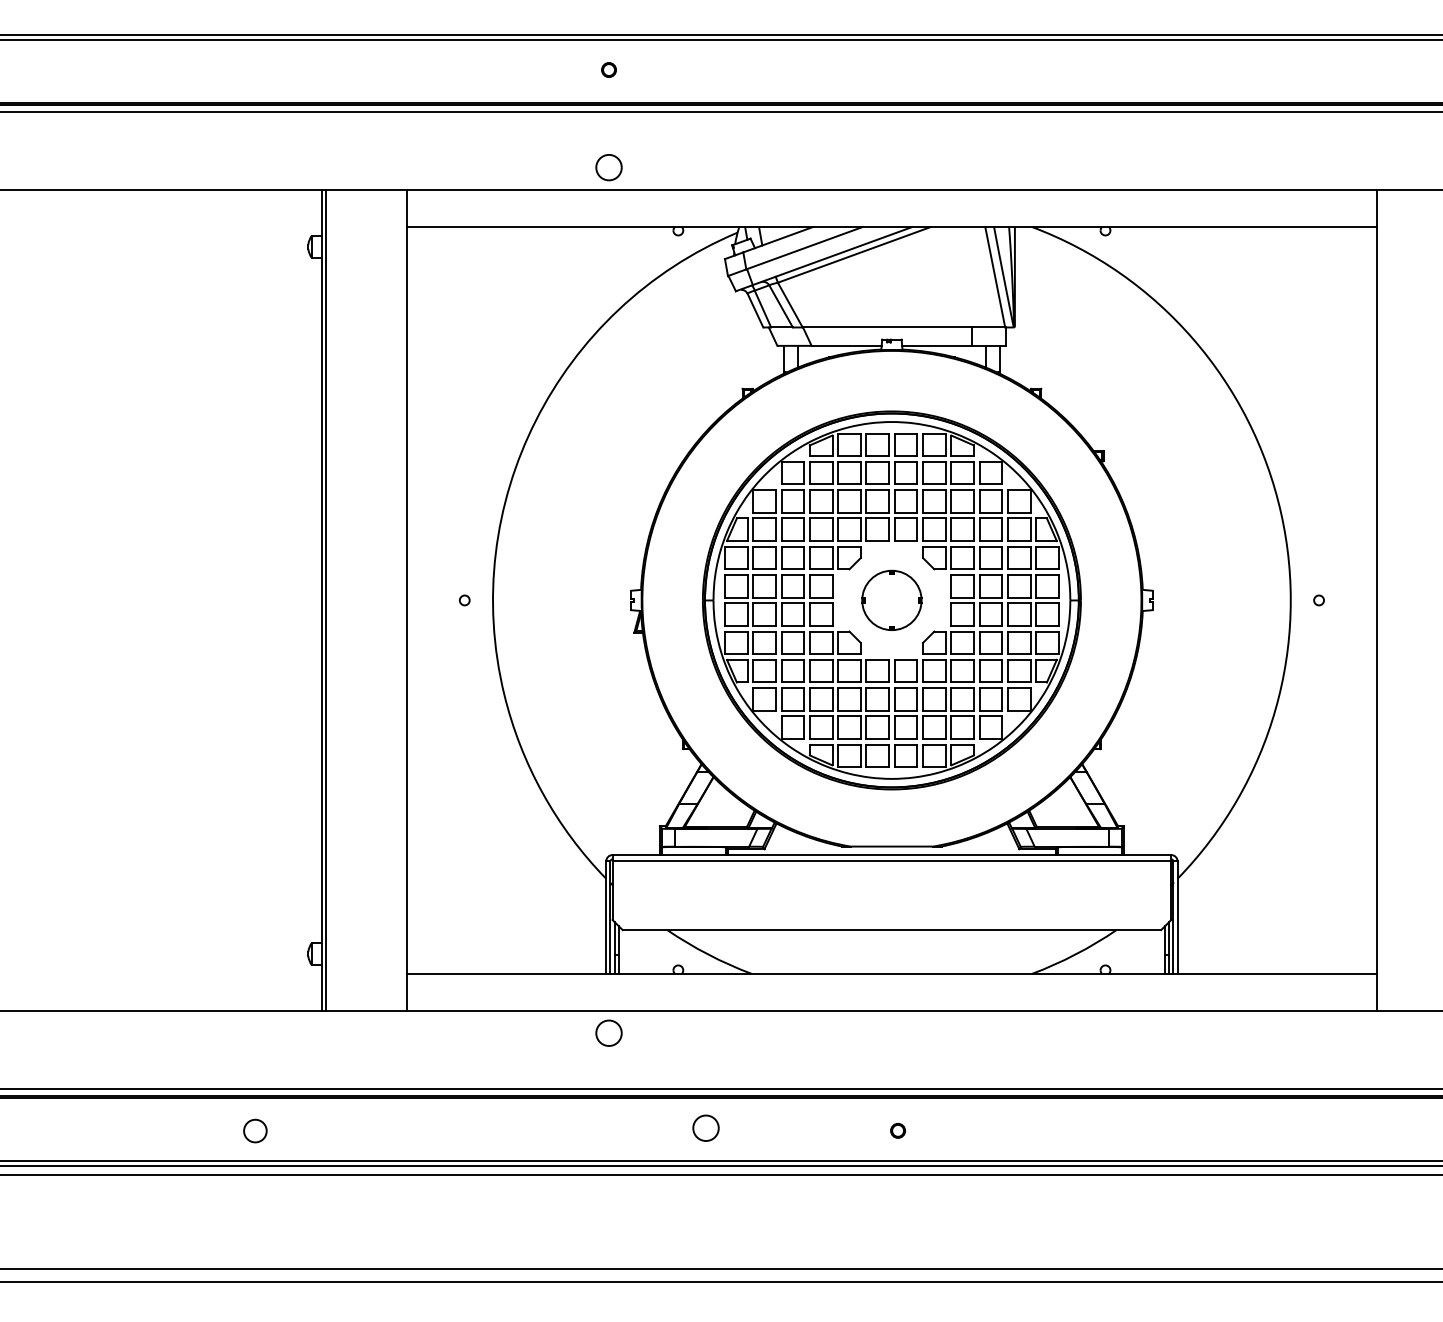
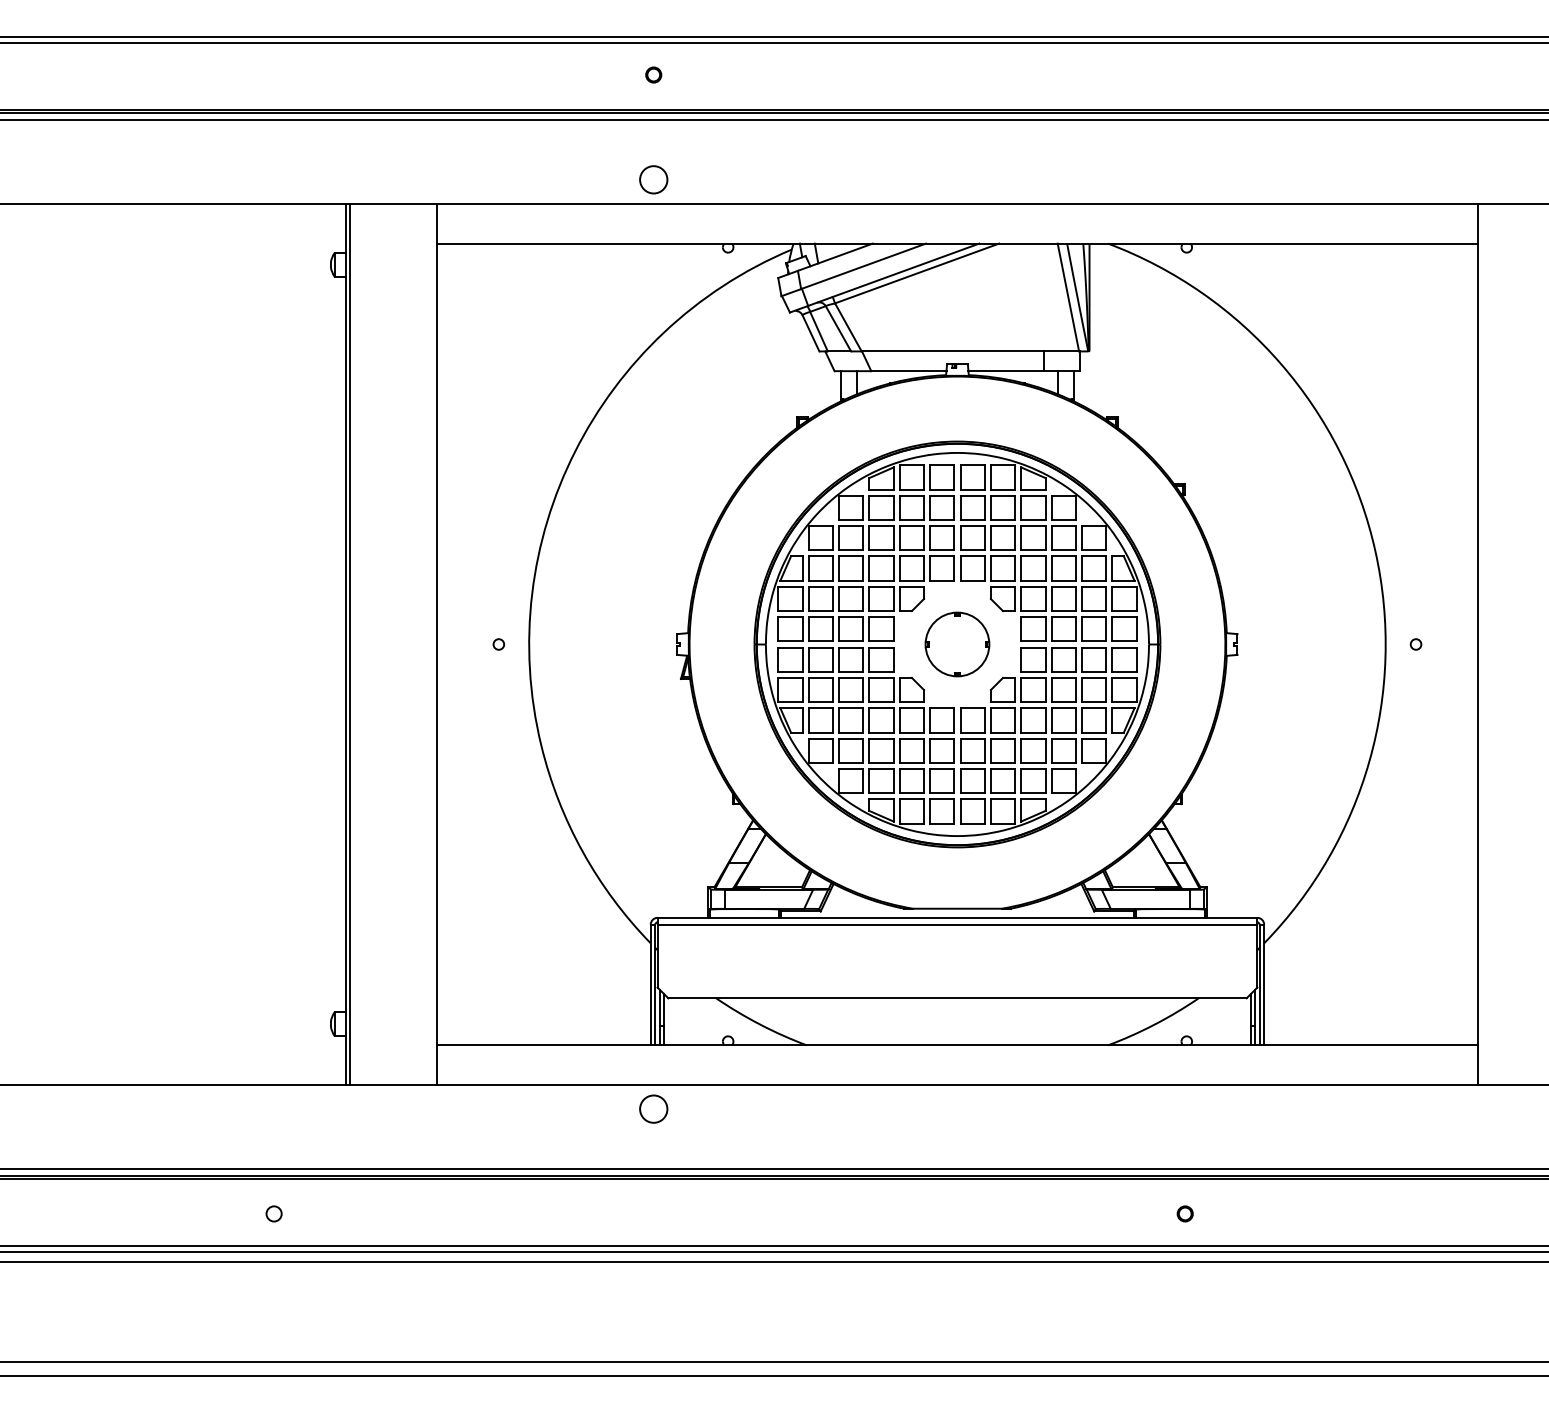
circle: (705, 1127) -> (757, 1210), removed
circle: (255, 1130) -> (274, 1213), size x0.62
circle: (897, 1130) -> (1184, 1213), moved

